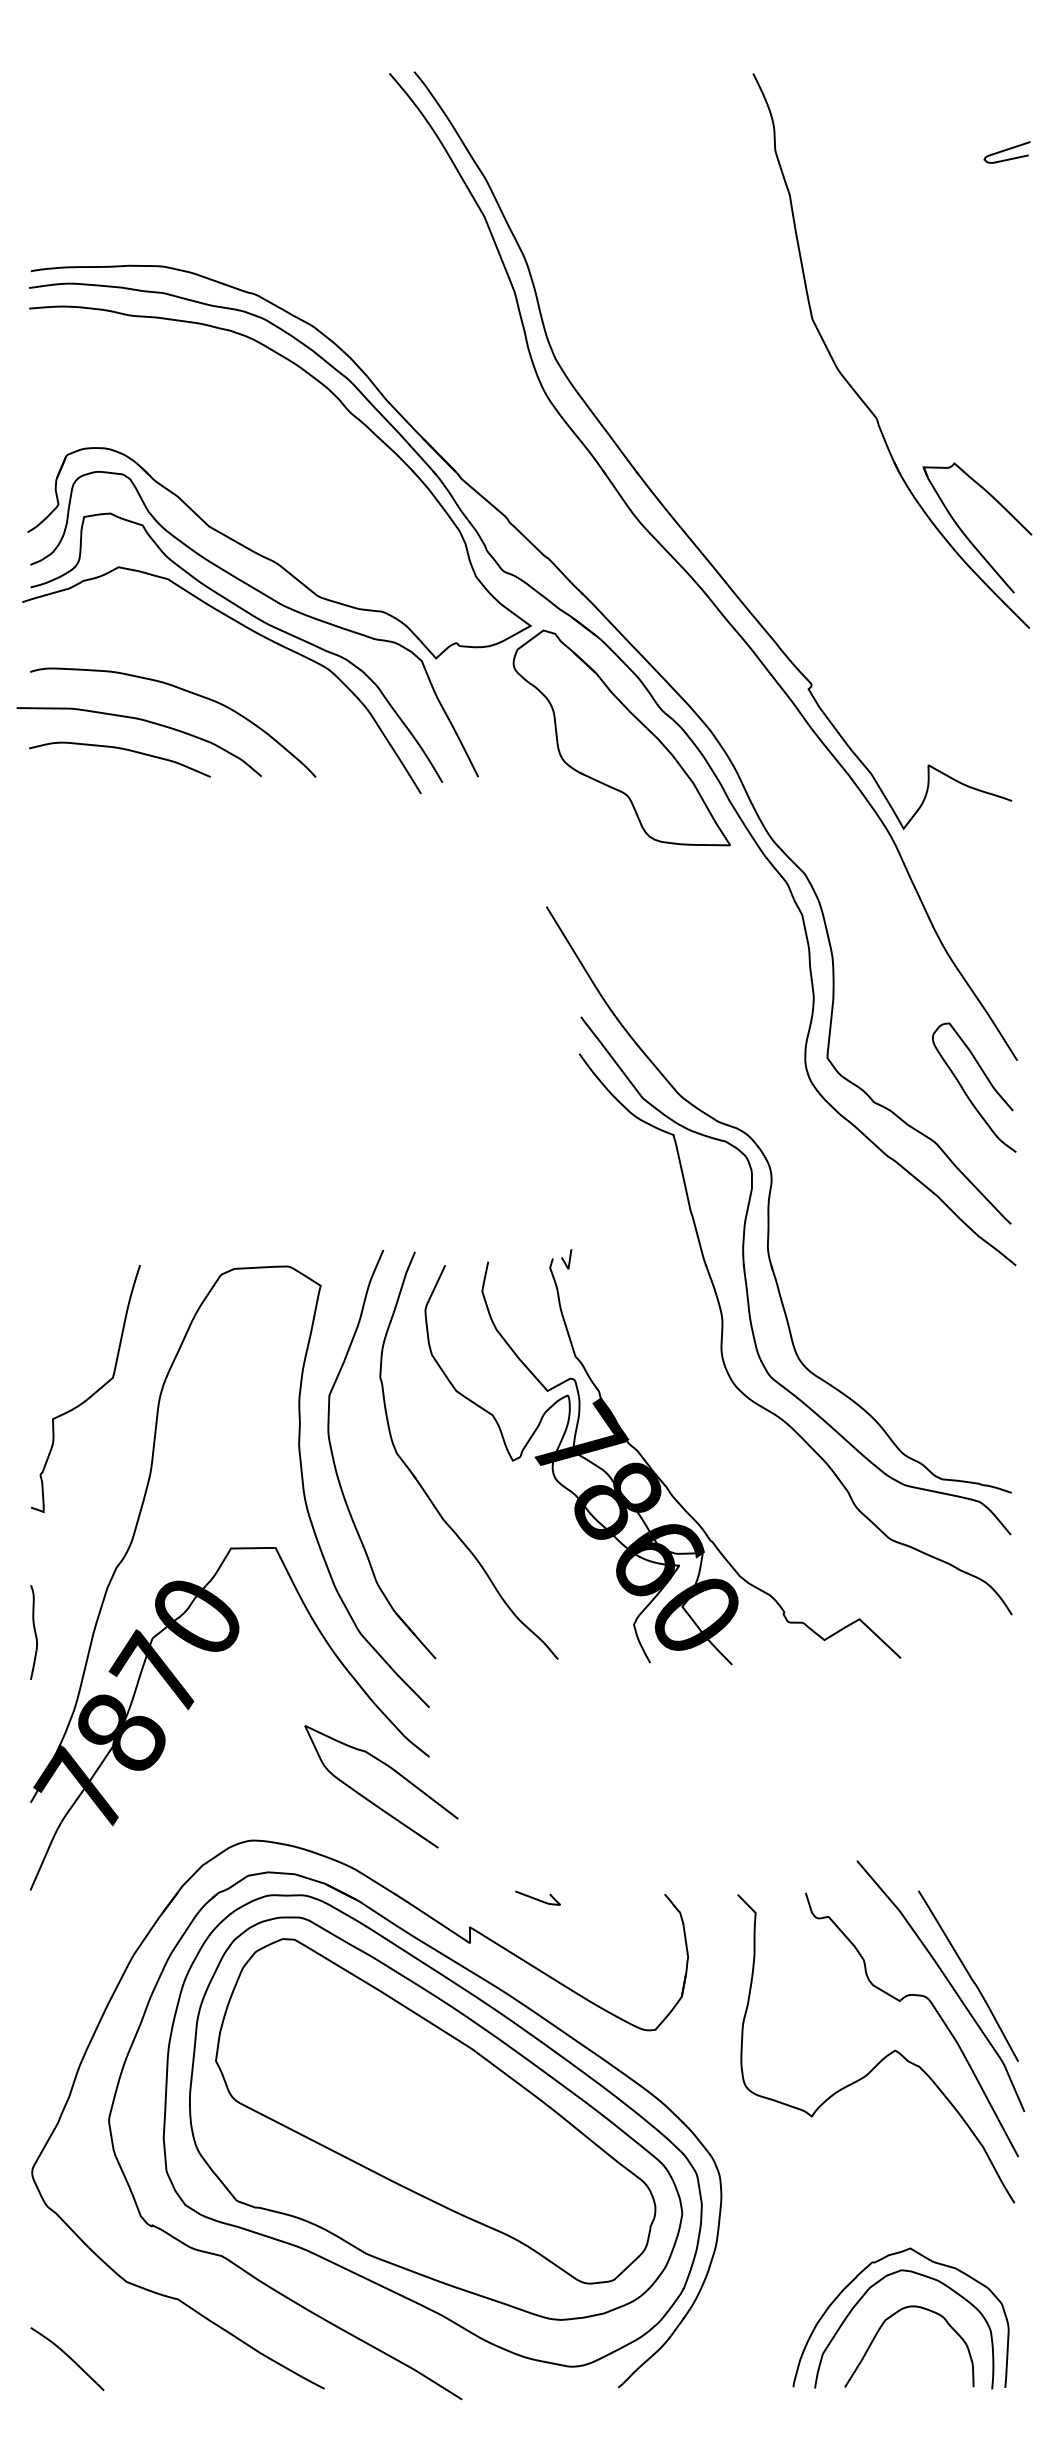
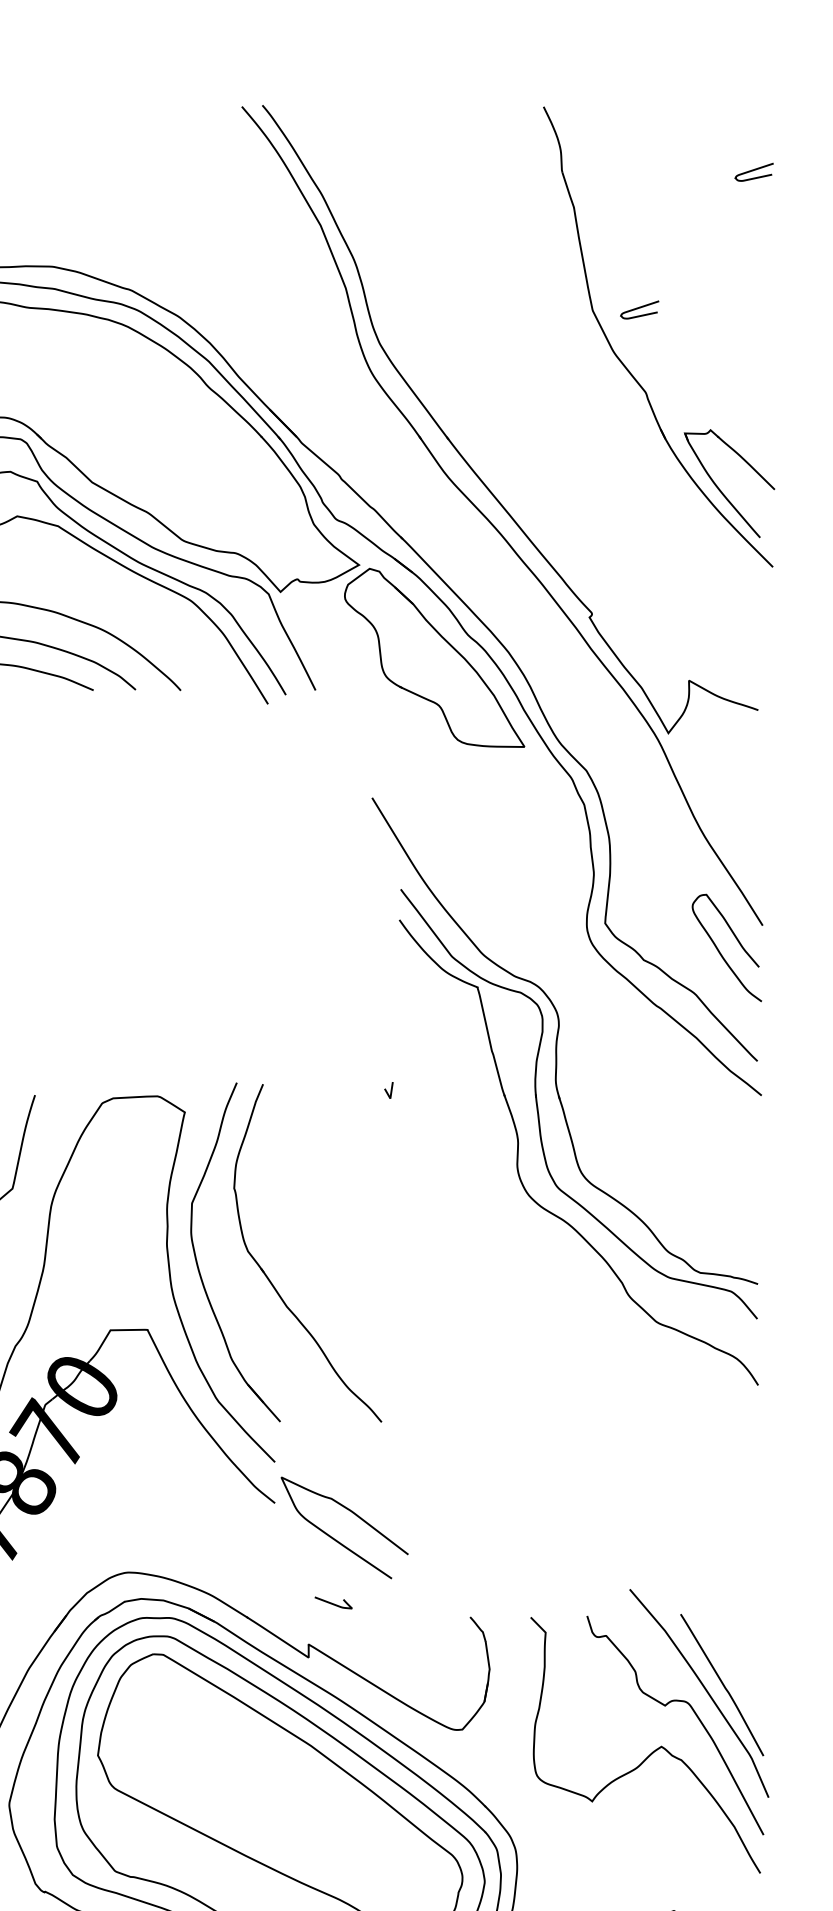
curve: (867, 317) -> (638, 309), added
part: (652, 1468) -> (460, 1263), removed
curve: (369, 1799) -> (334, 1538), moved
curve: (537, 1898) -> (333, 1603), moved

